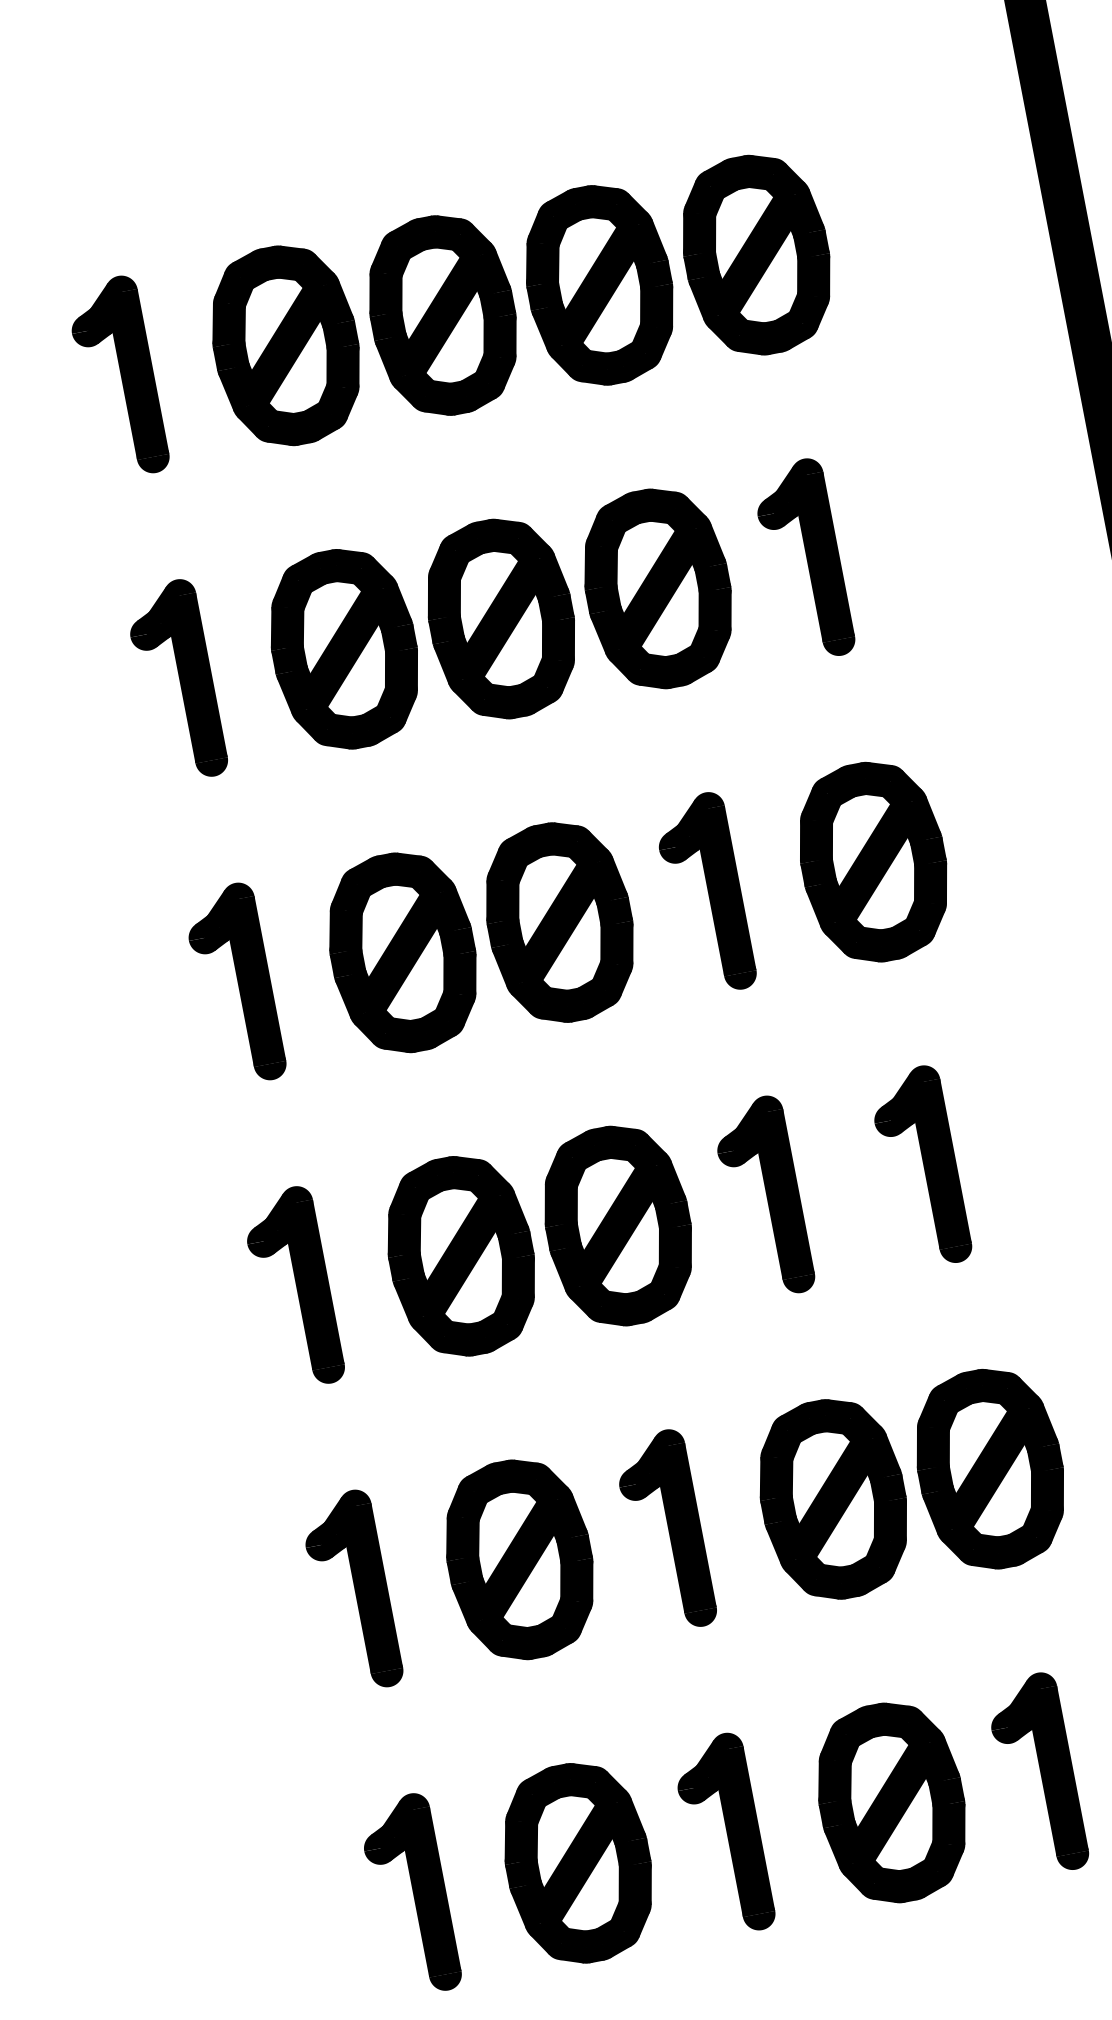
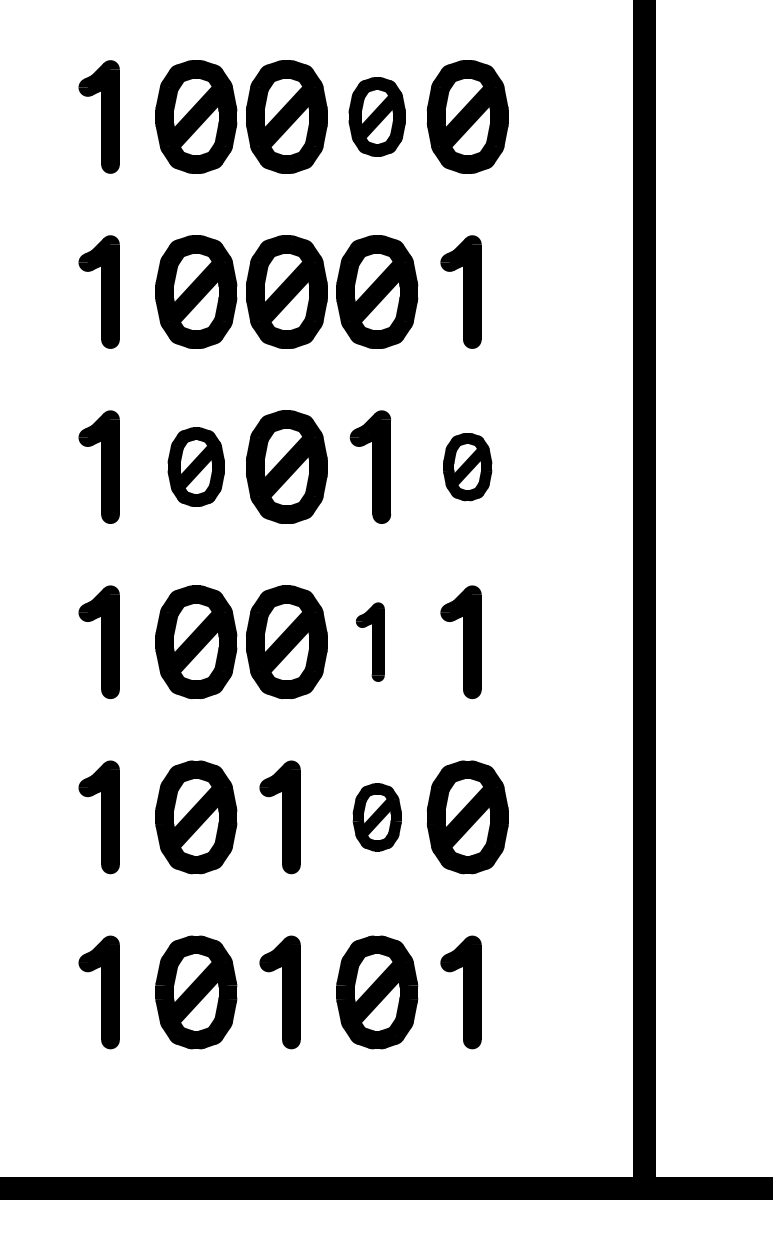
part: (599, 284) -> (377, 116), size x0.7
part: (872, 861) -> (467, 466), size x0.6
part: (403, 951) -> (196, 466), size x0.7
part: (761, 1197) -> (369, 641), size x0.7
part: (833, 1499) -> (377, 817), size x0.6

